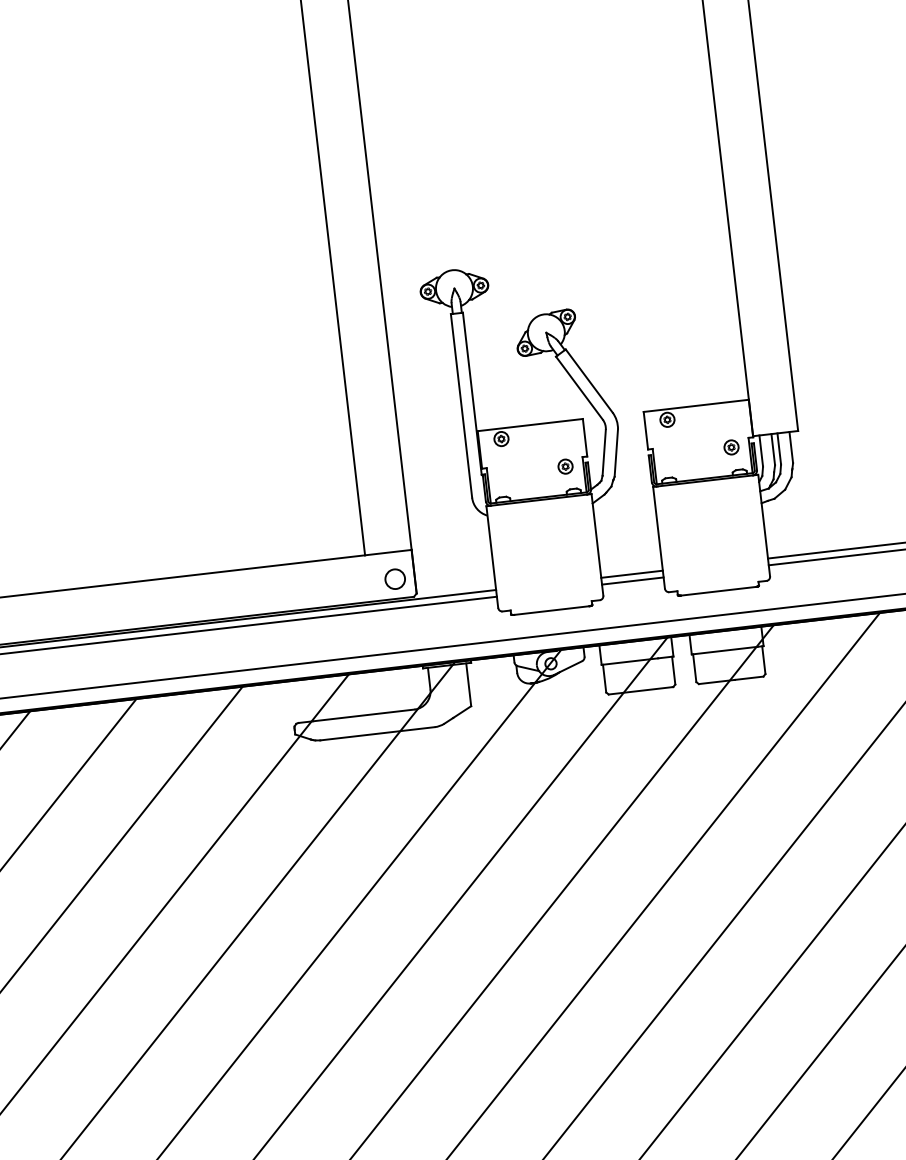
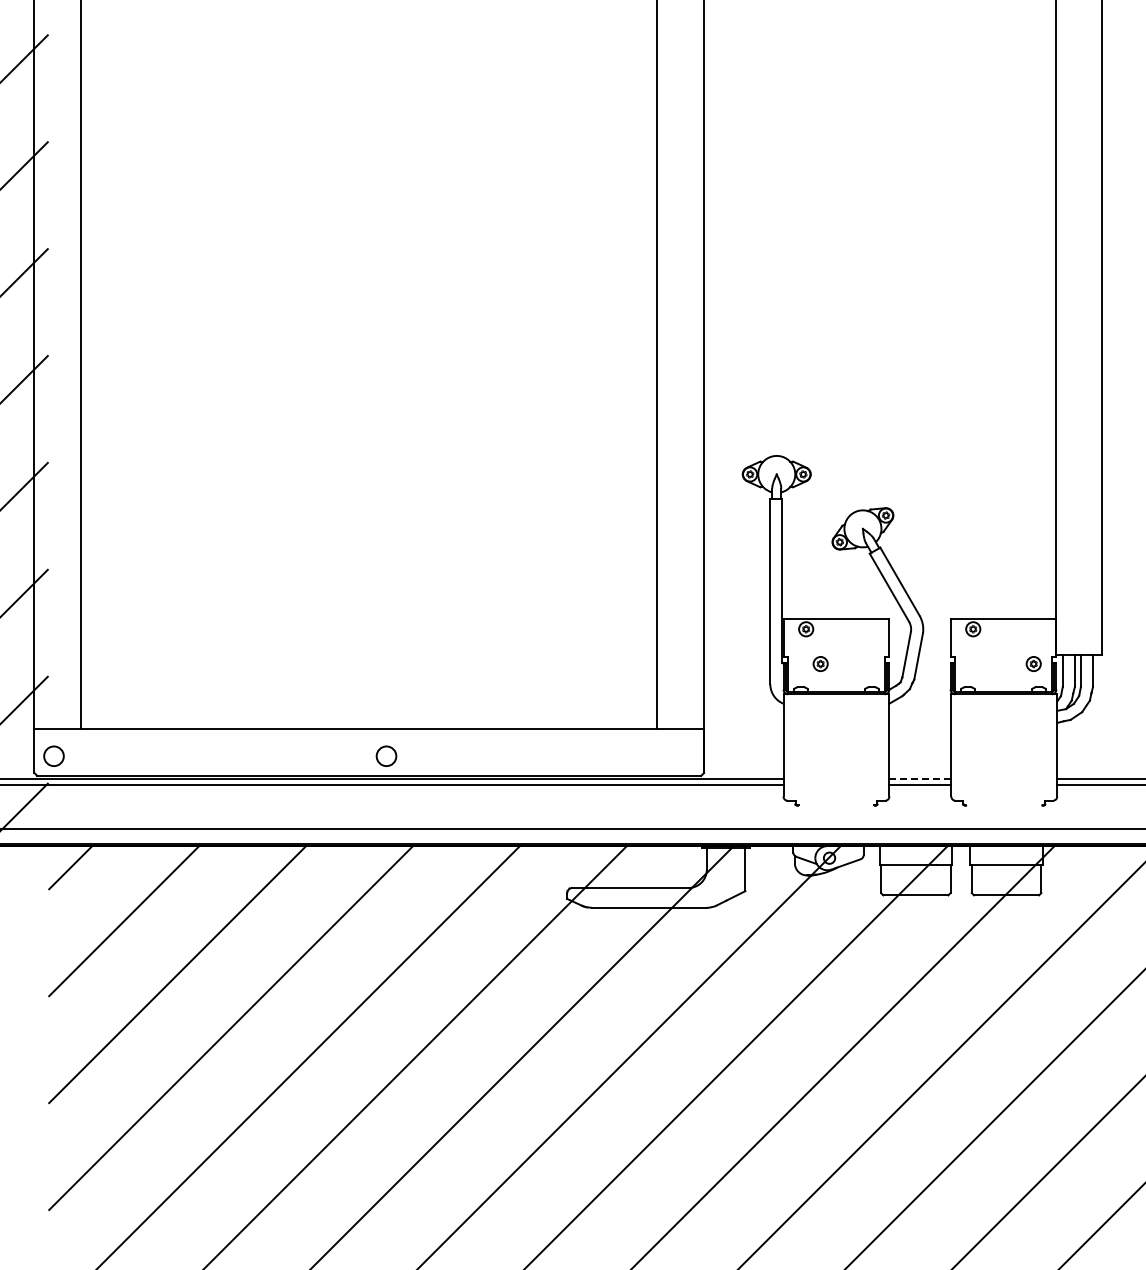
part: (565, 466) -> (820, 663), moved
line: (632, 574) -> (920, 778), solid -> dashed
circle: (395, 578) -> (386, 755), moved
line: (718, 591) -> (1004, 805), removed
line: (551, 610) -> (836, 805), removed

